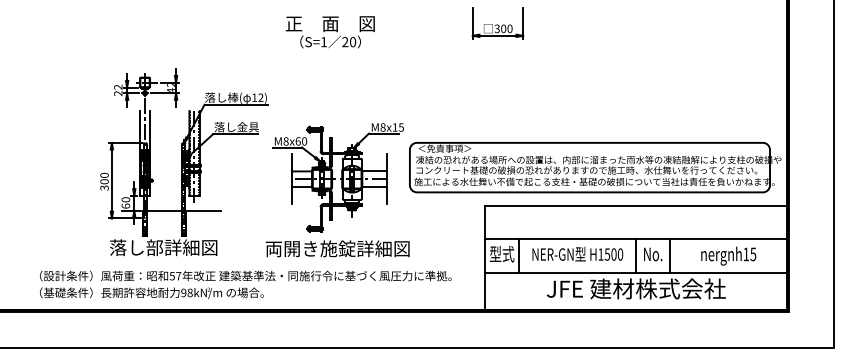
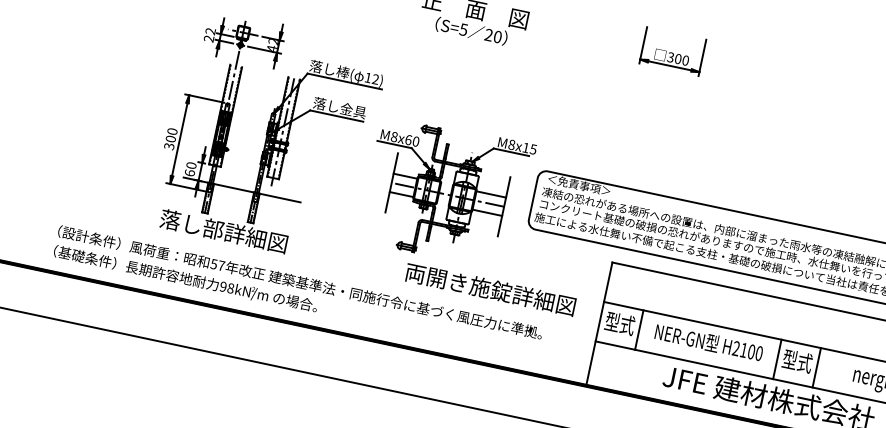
text: (324, 42) -> (464, 30), S=1 -> S=5
text: (337, 248) -> (490, 288), moved
text: (652, 253) -> (797, 360), No. -> 型式
text: (604, 254) -> (740, 349), H1500 -> H2100
text: (245, 284) -> (297, 292), moved

